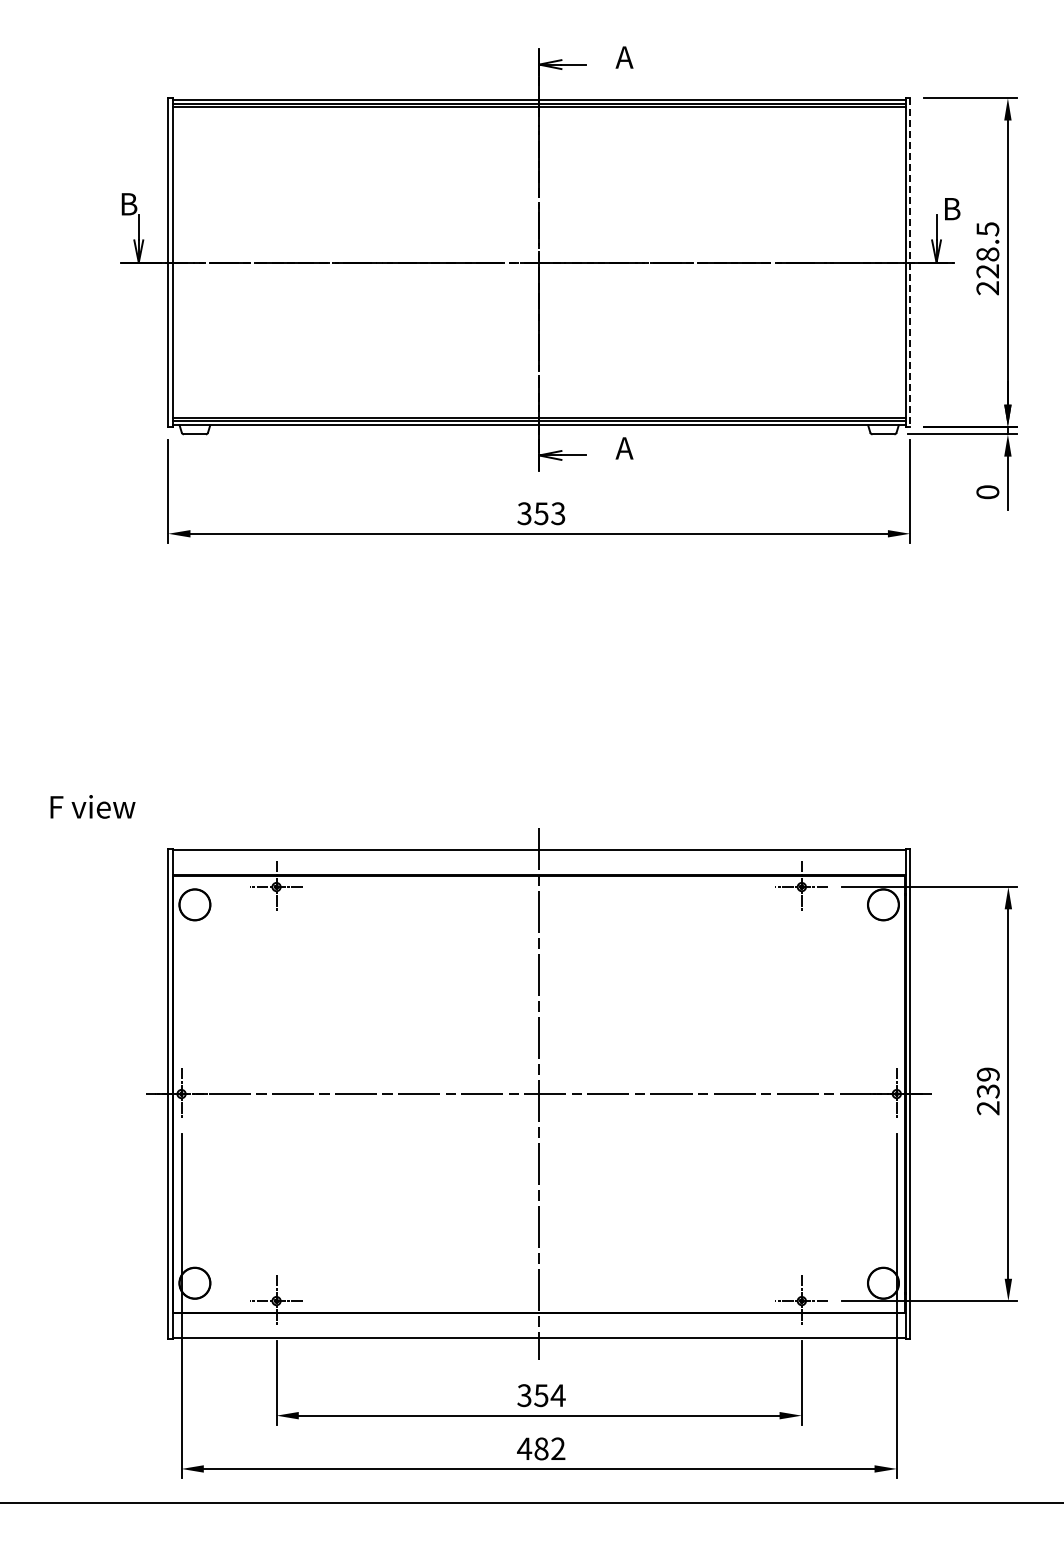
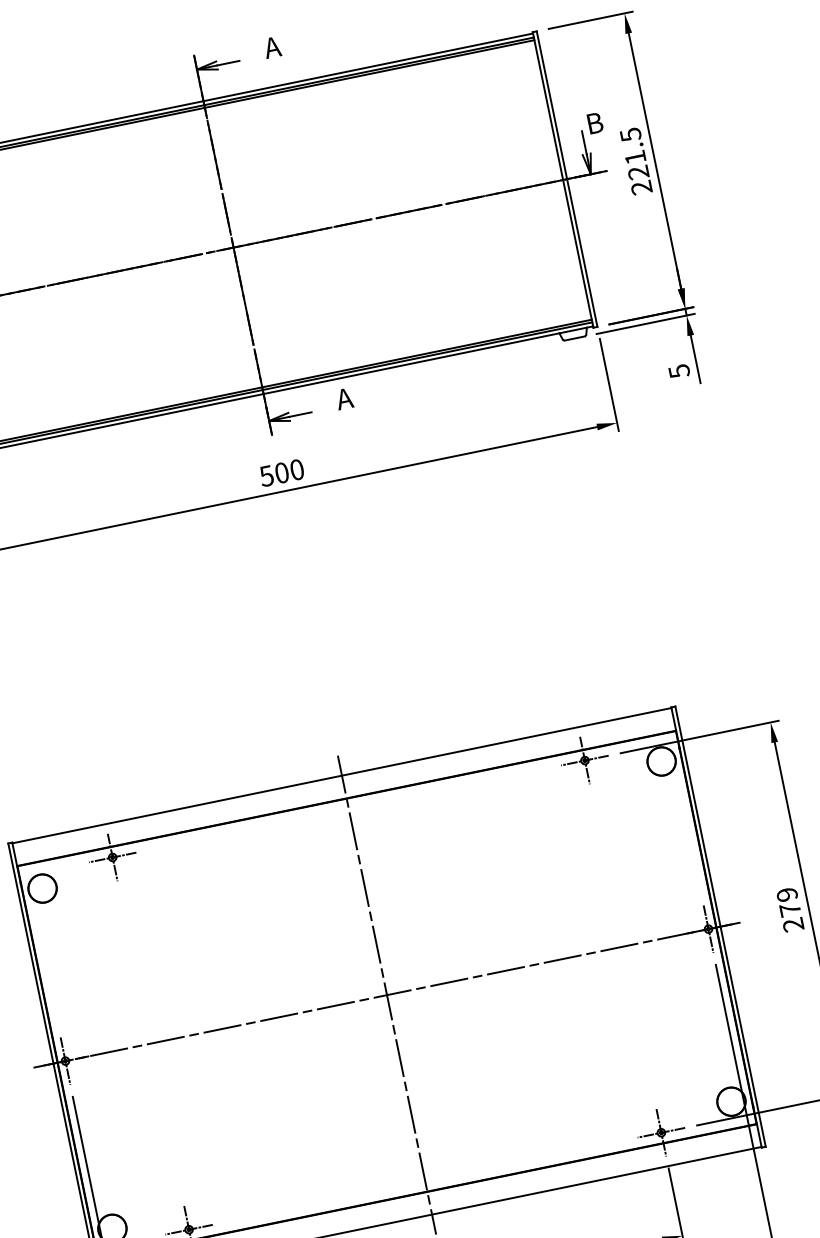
text: (987, 254) -> (635, 157), 228.5 -> 221.5
line: (910, 263) -> (567, 179), dashed -> solid
text: (987, 492) -> (679, 371), 0 -> 5
text: (541, 513) -> (281, 472), 353 -> 500
text: (987, 1091) -> (789, 910), 239 -> 279

